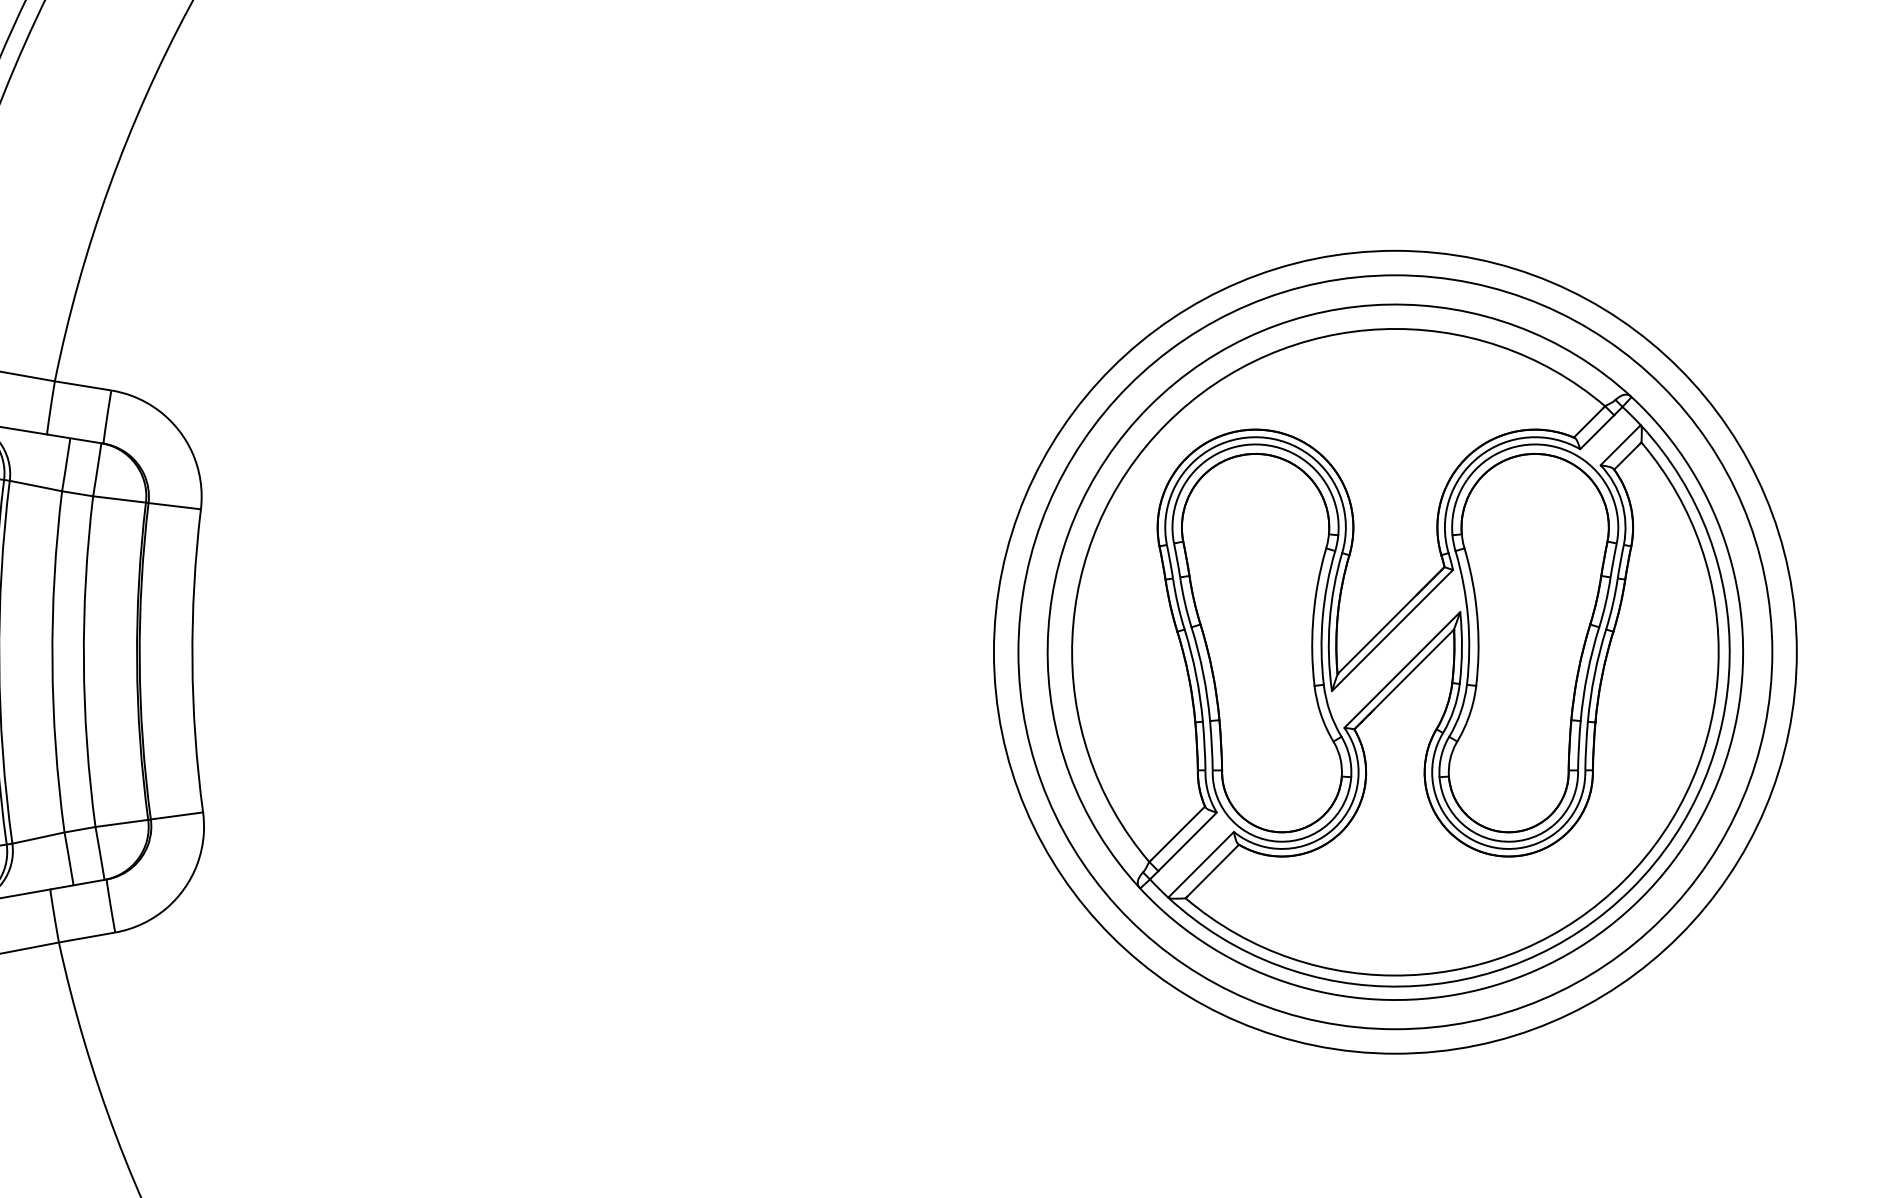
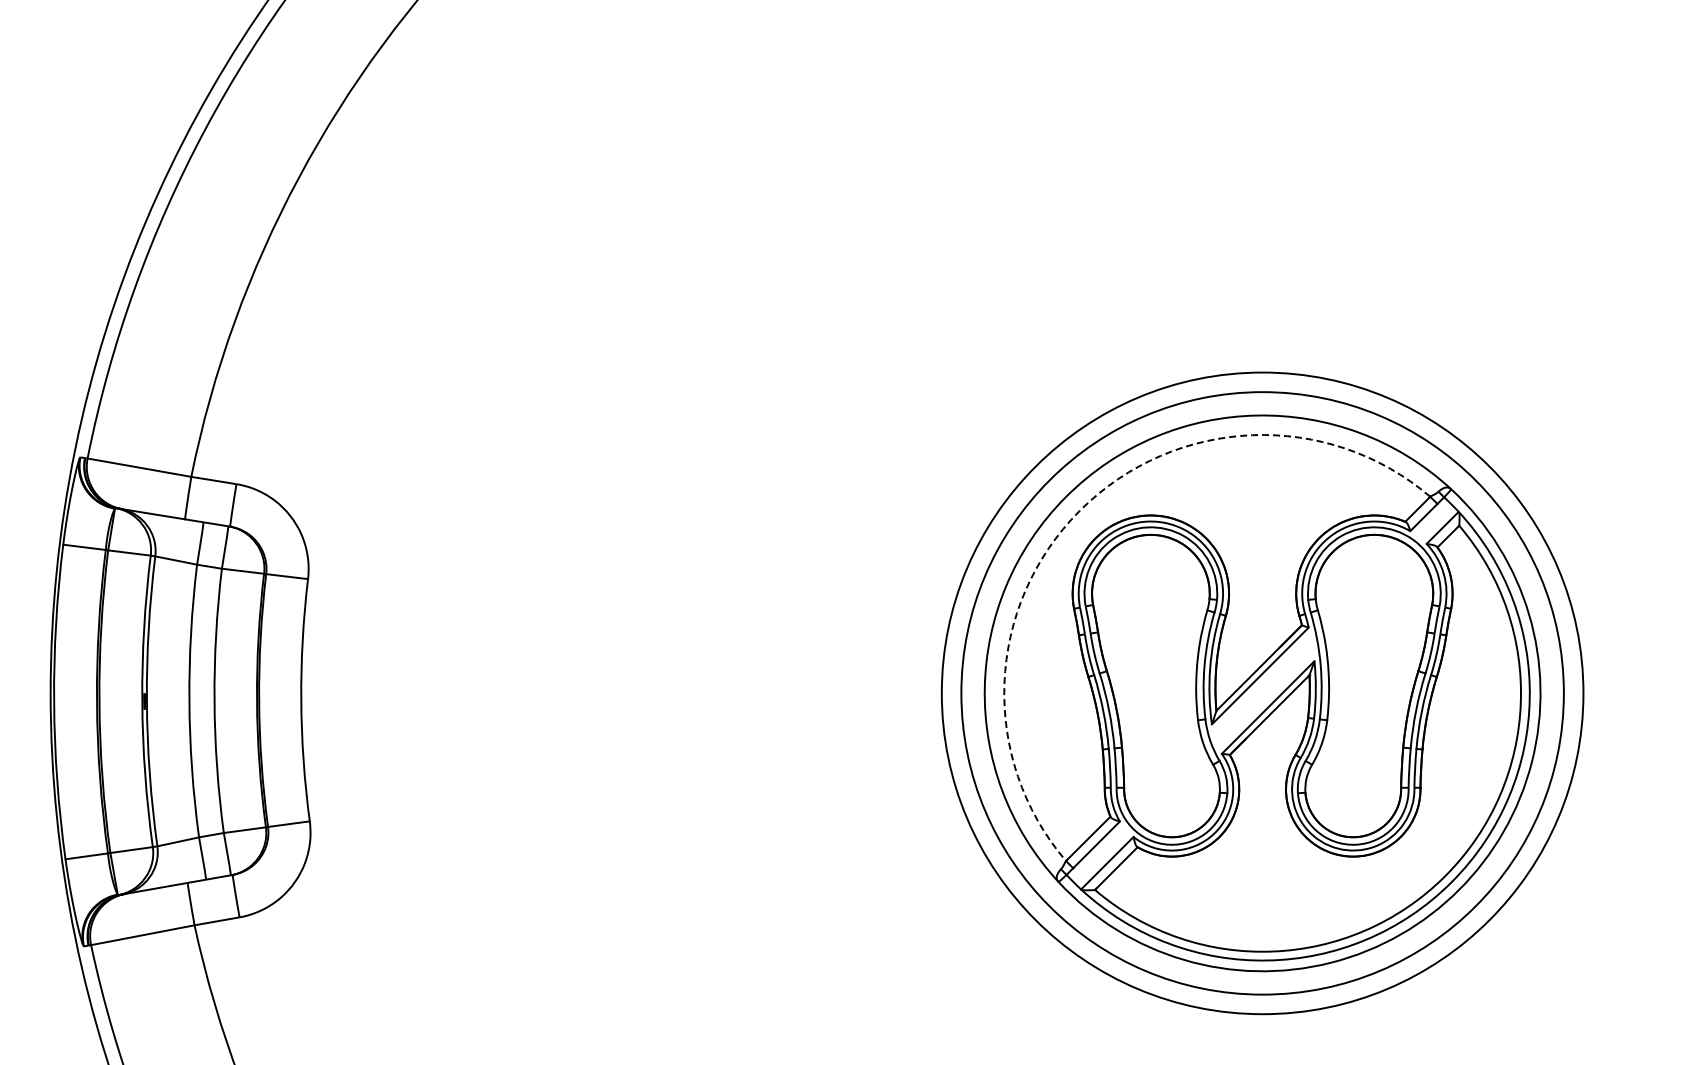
arc: (1166, 423) -> (1079, 510), solid -> dashed

